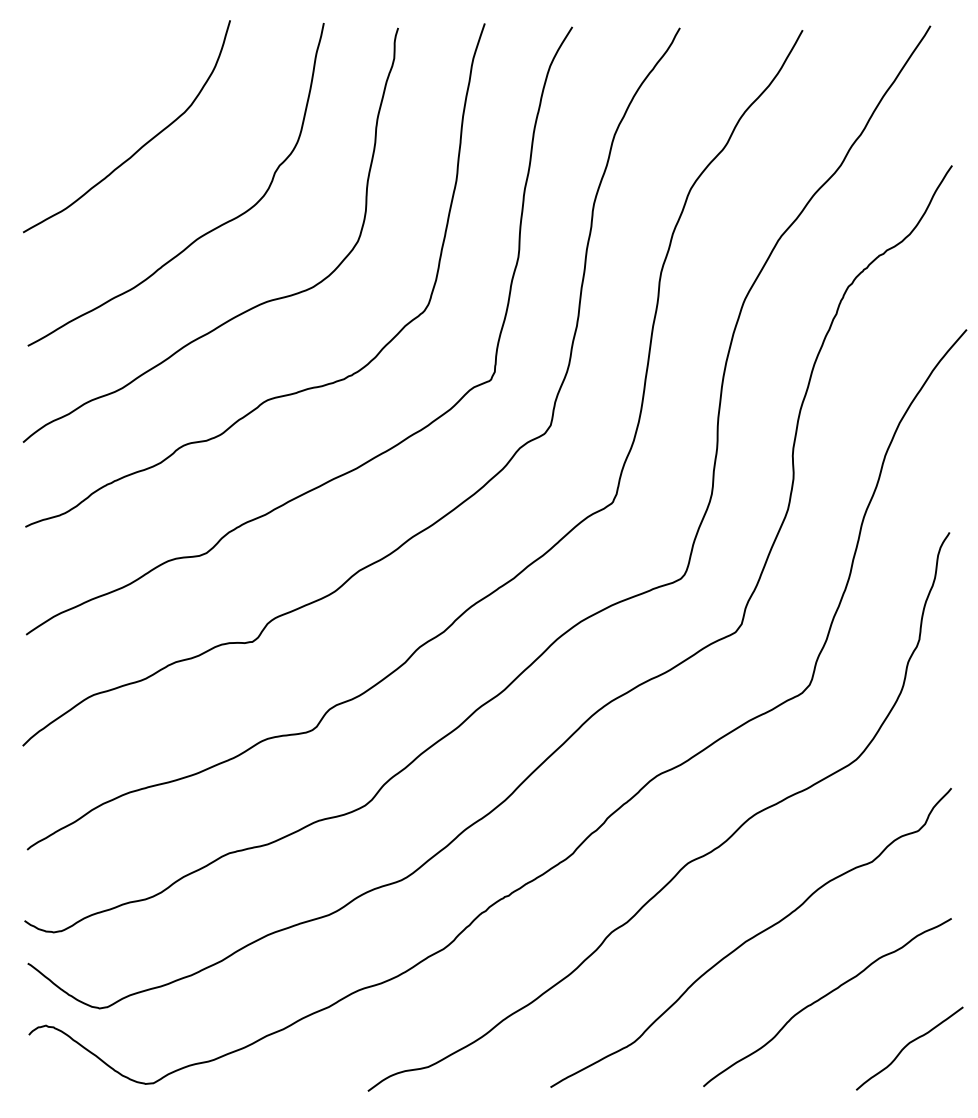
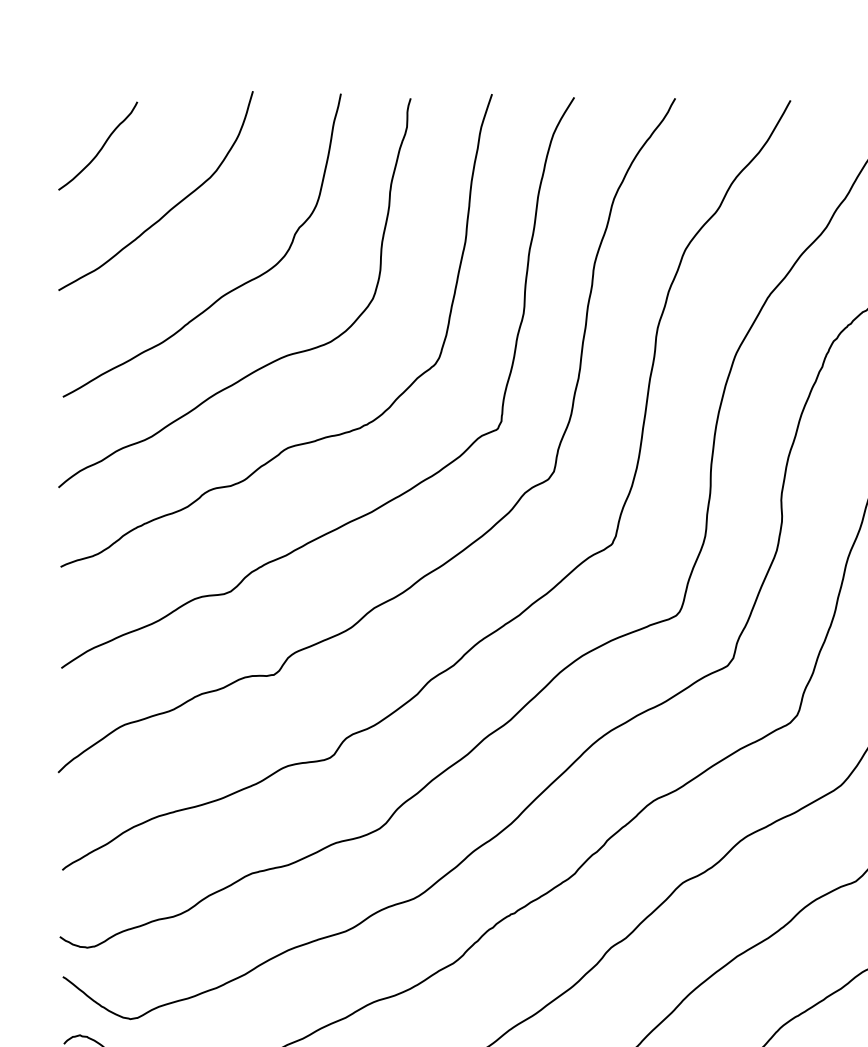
curve: (68, 80) -> (101, 147), added

